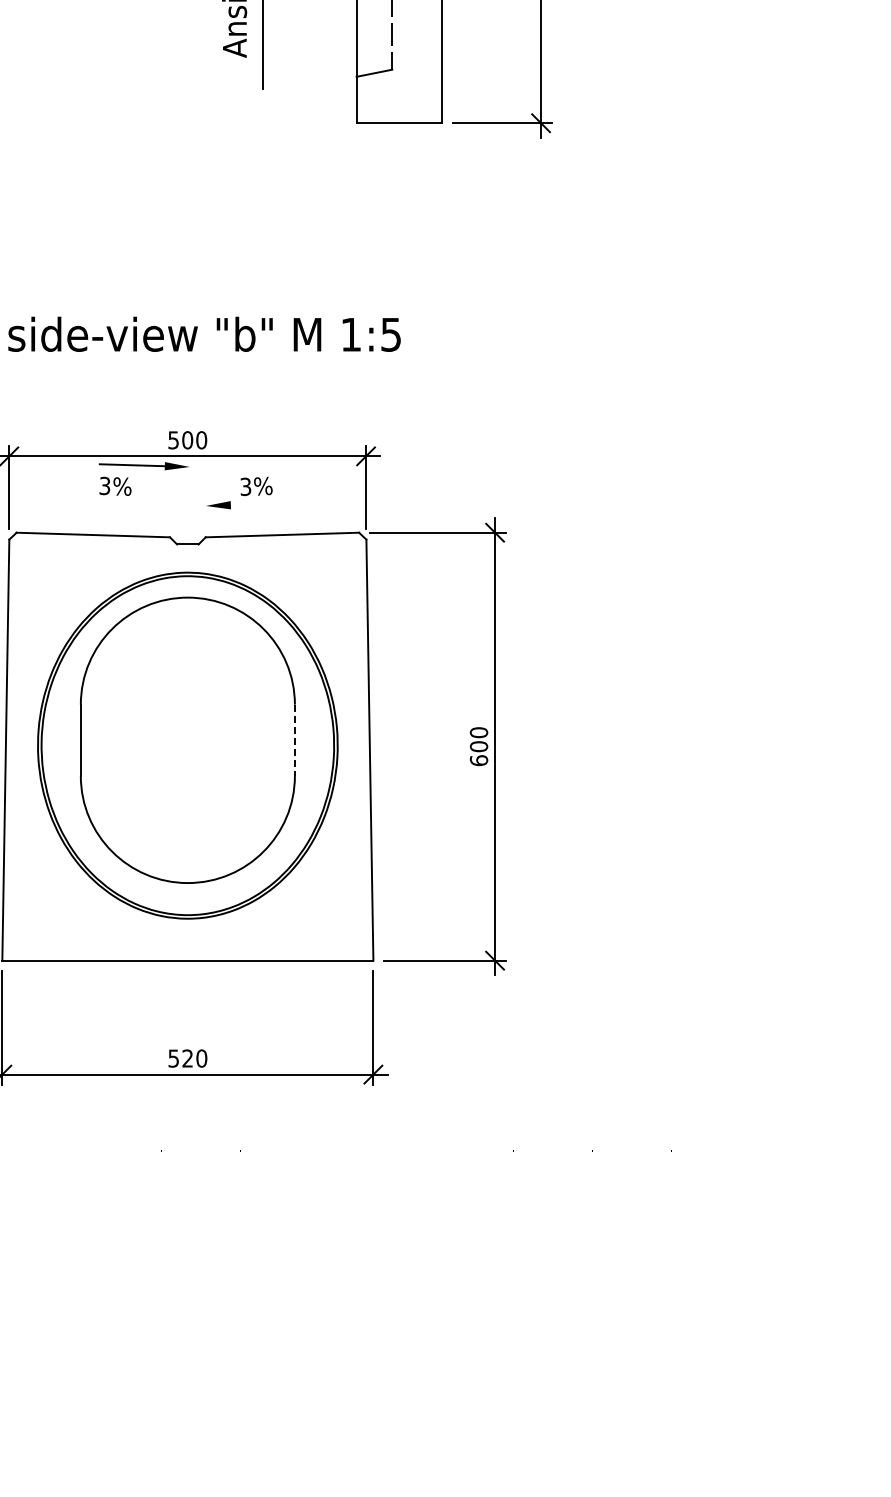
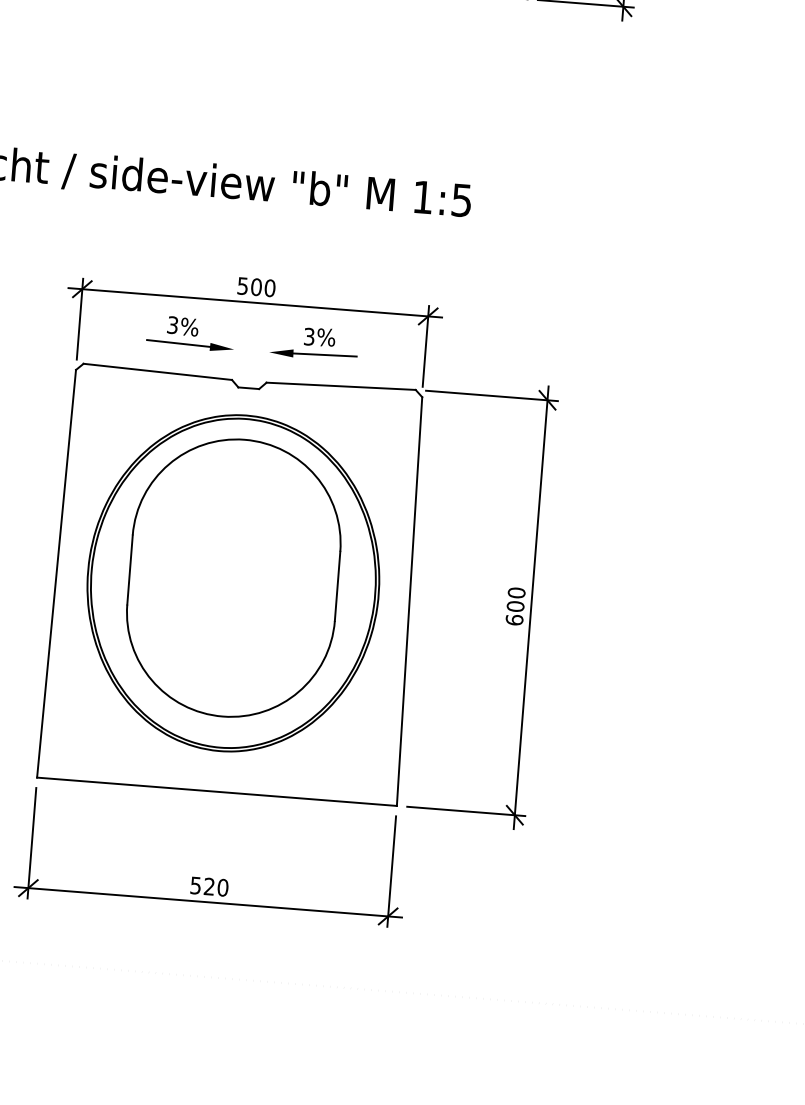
part: (143, 466) -> (189, 345), moved
line: (262, 504) -> (324, 355), added
line: (294, 740) -> (337, 586), dashed -> solid

